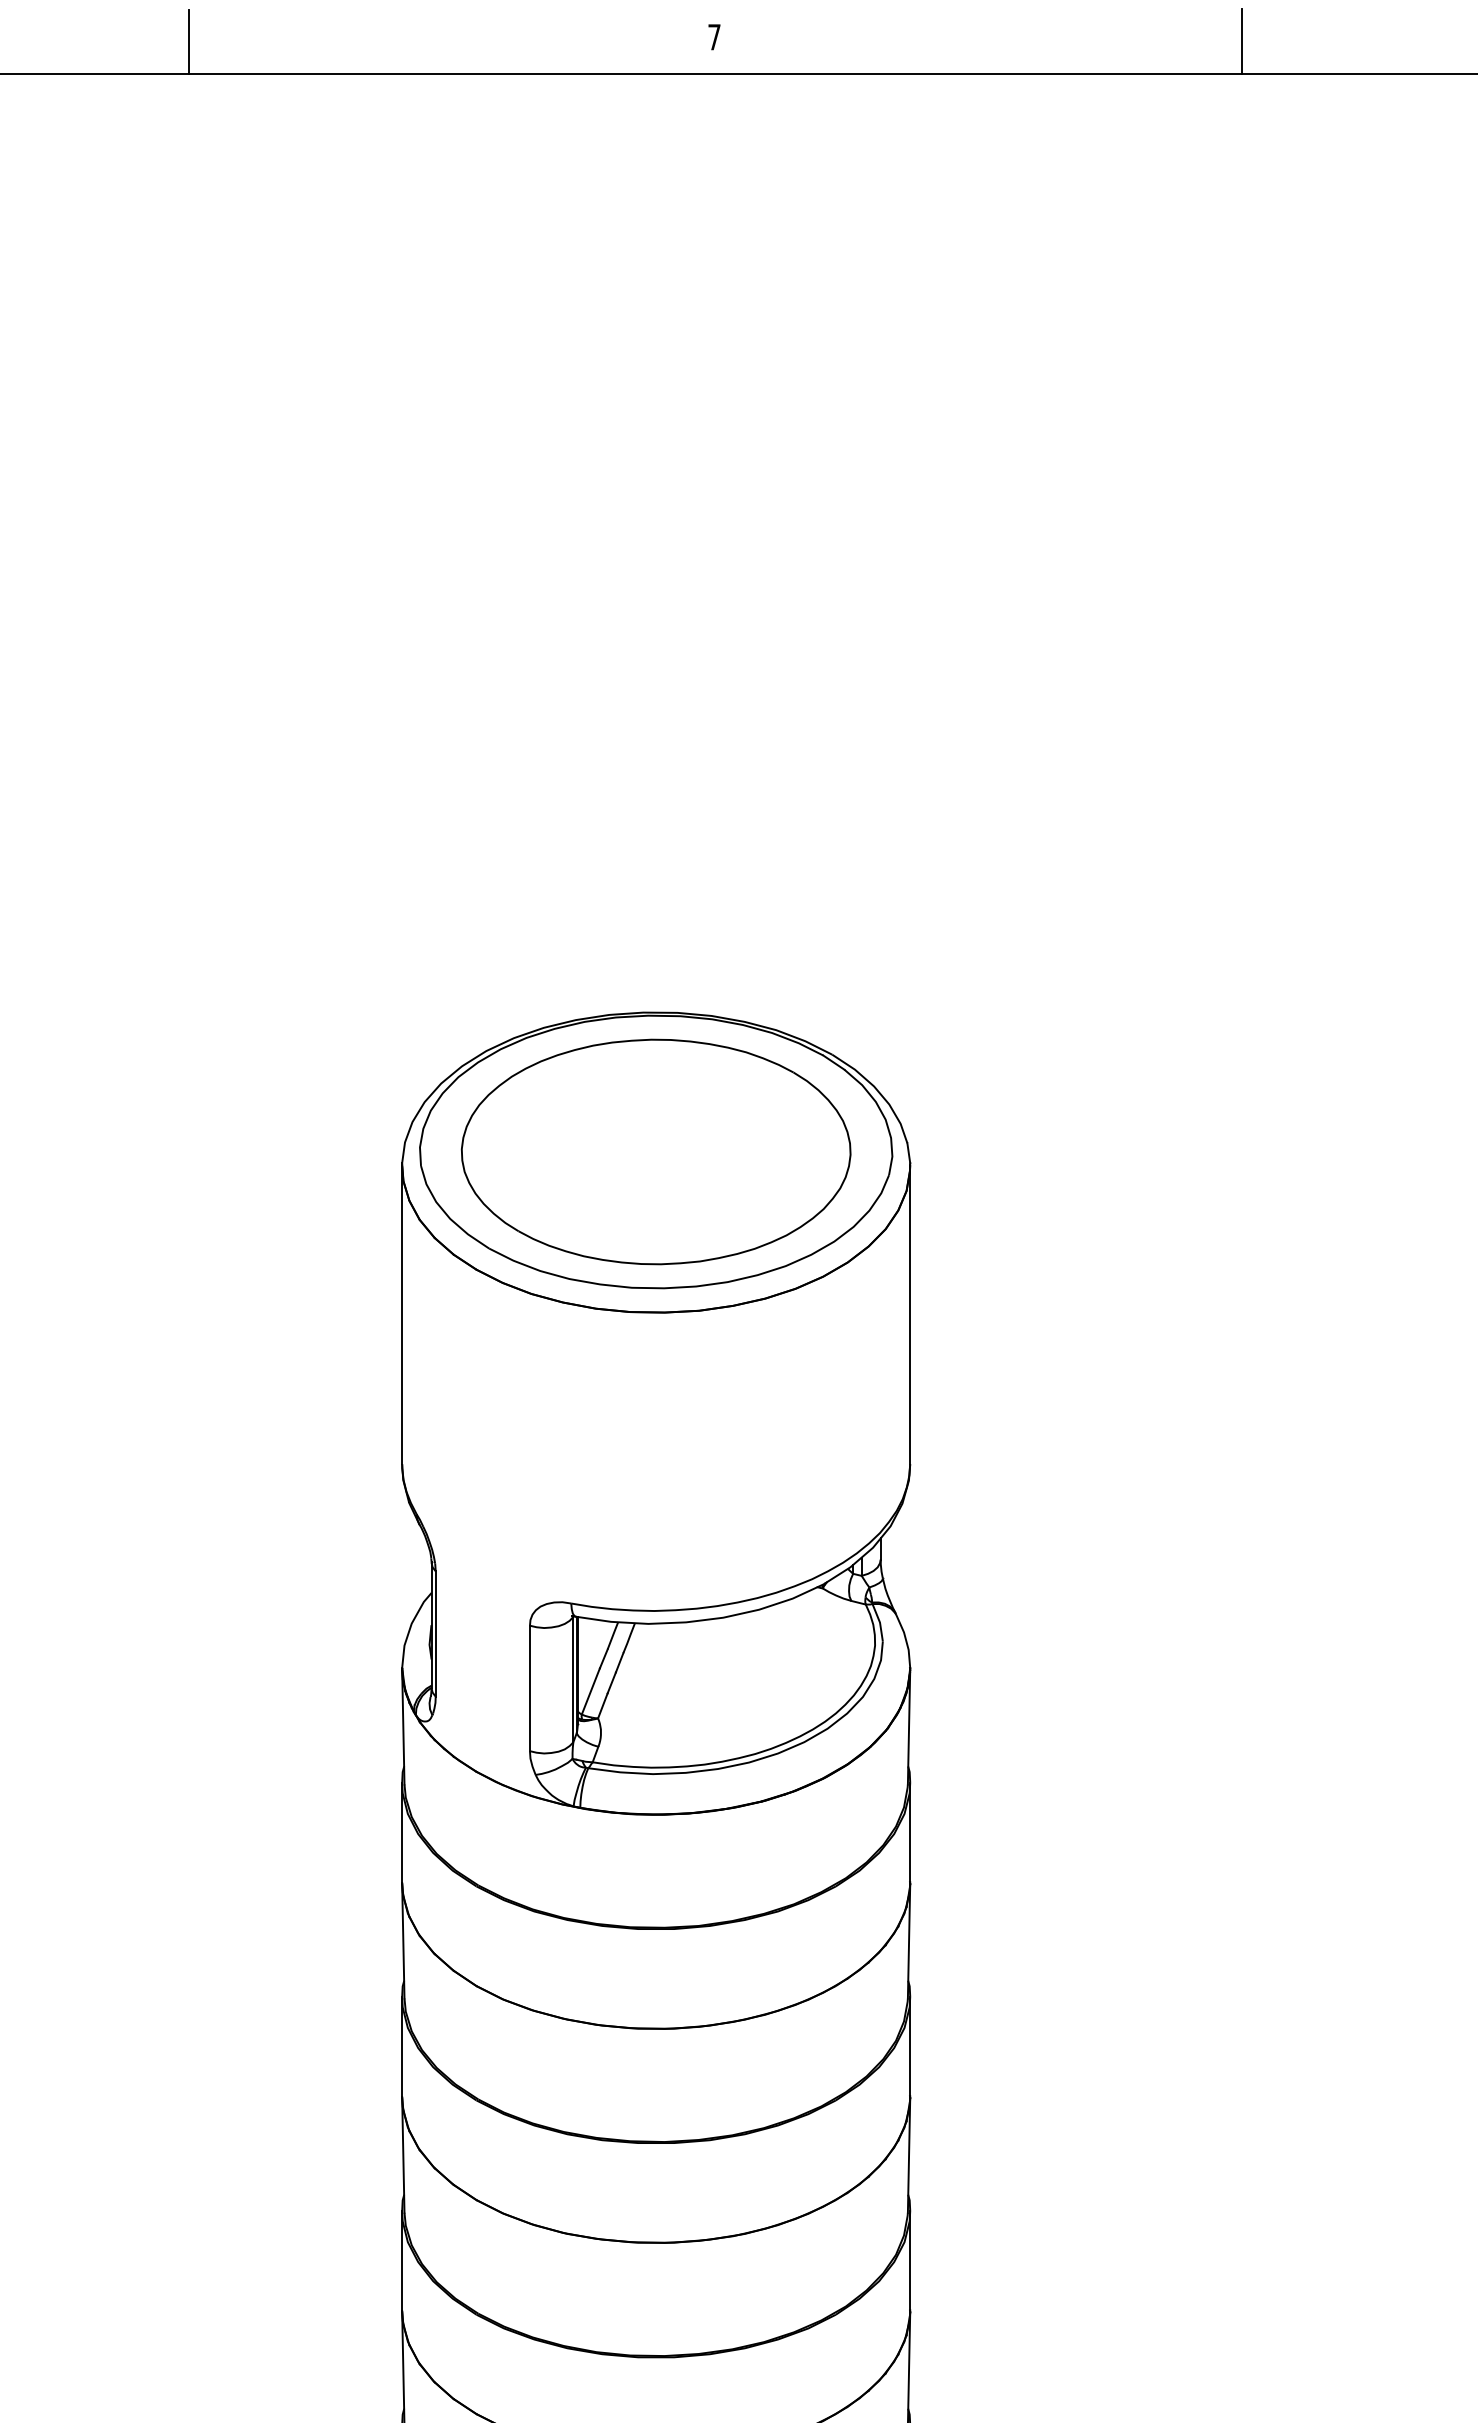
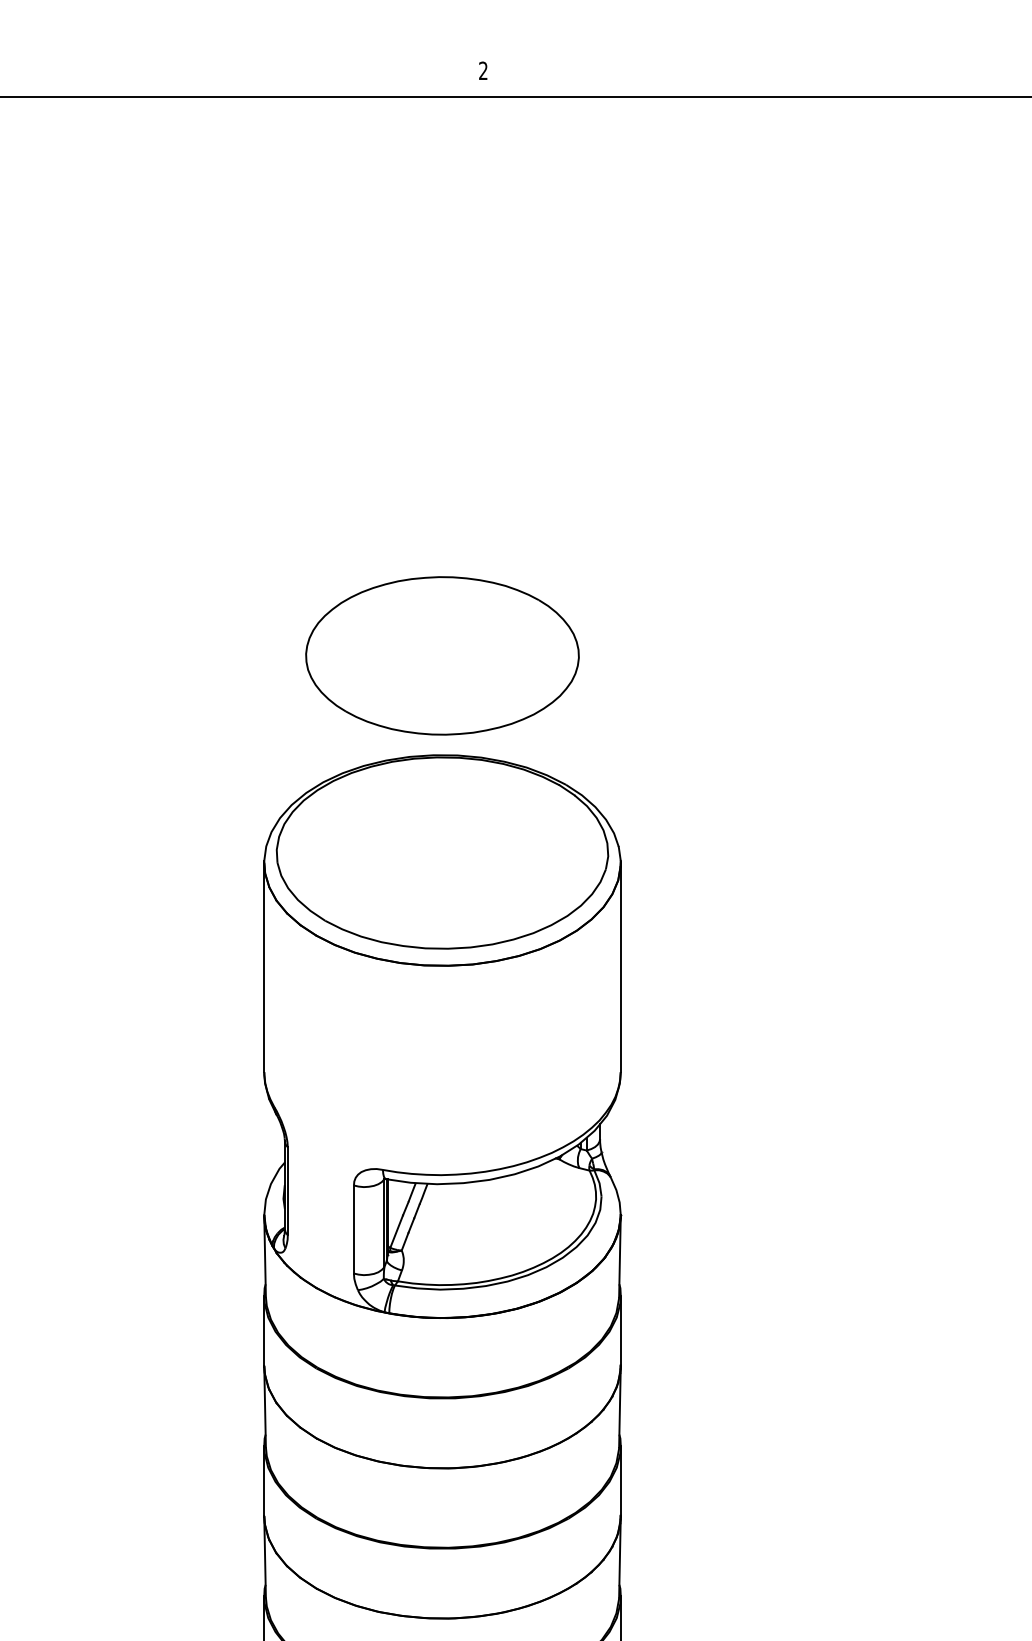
text: (714, 37) -> (483, 71), 7 -> 2
line: (189, 41) -> (115, 73), removed
line: (1241, 41) -> (853, 73), removed
part: (655, 1151) -> (442, 655), moved

